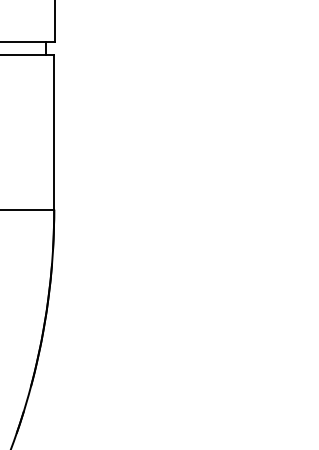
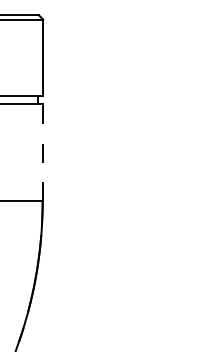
line: (53, 132) -> (42, 152), solid -> dashed

